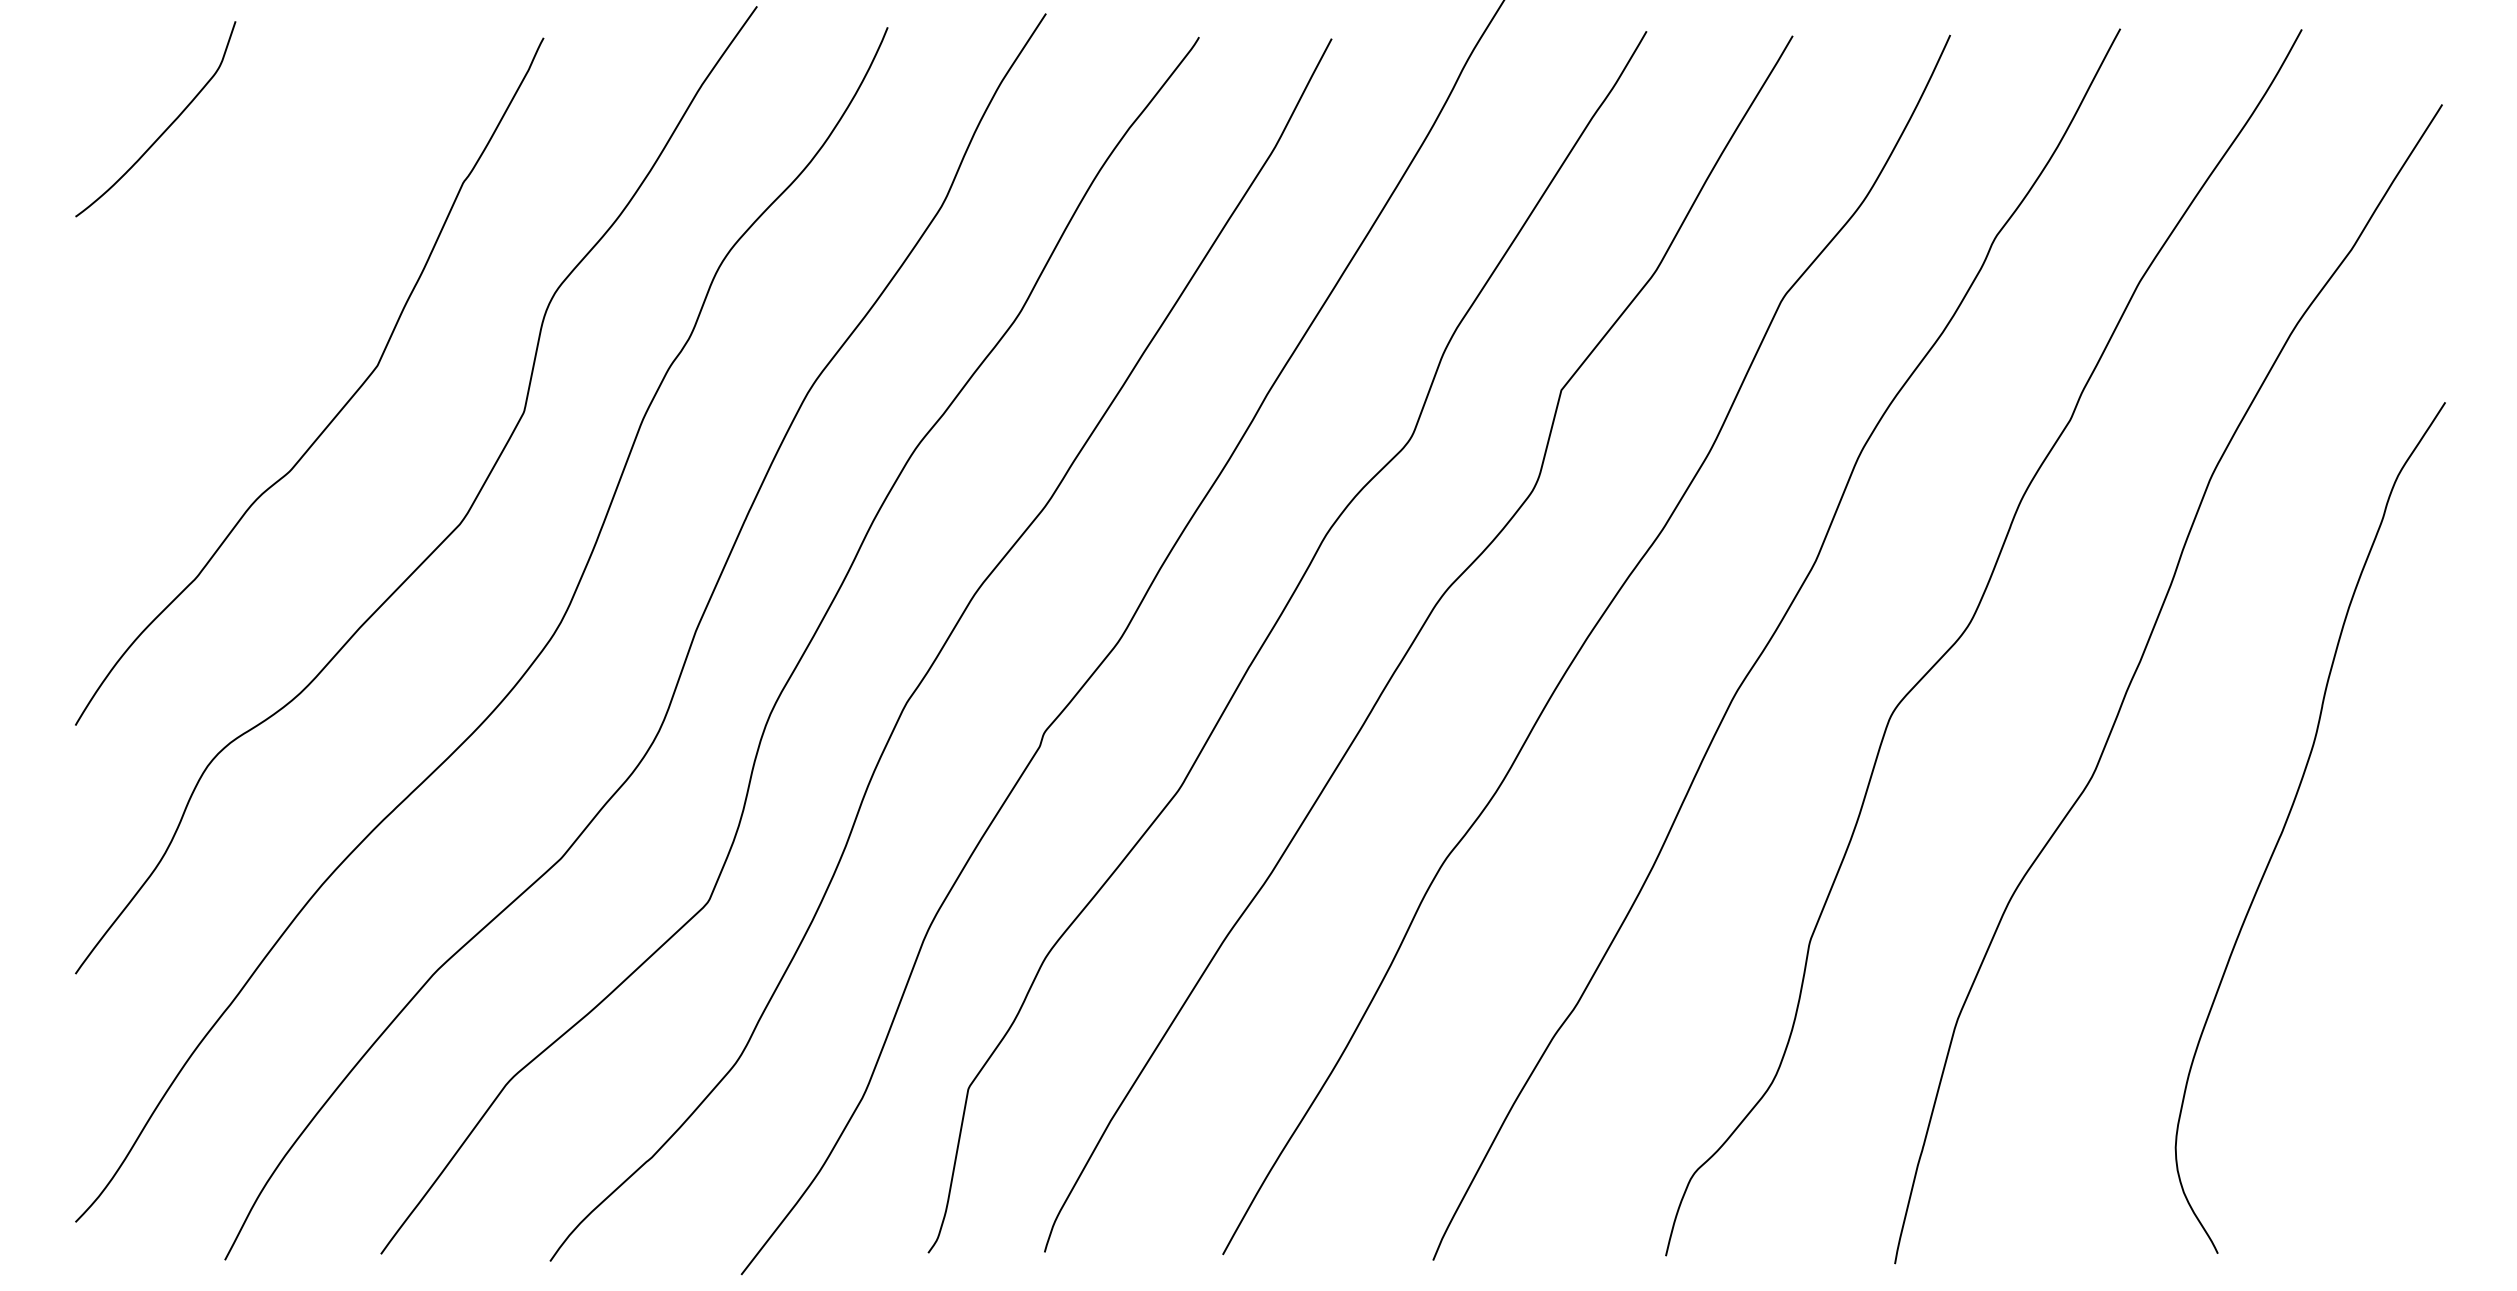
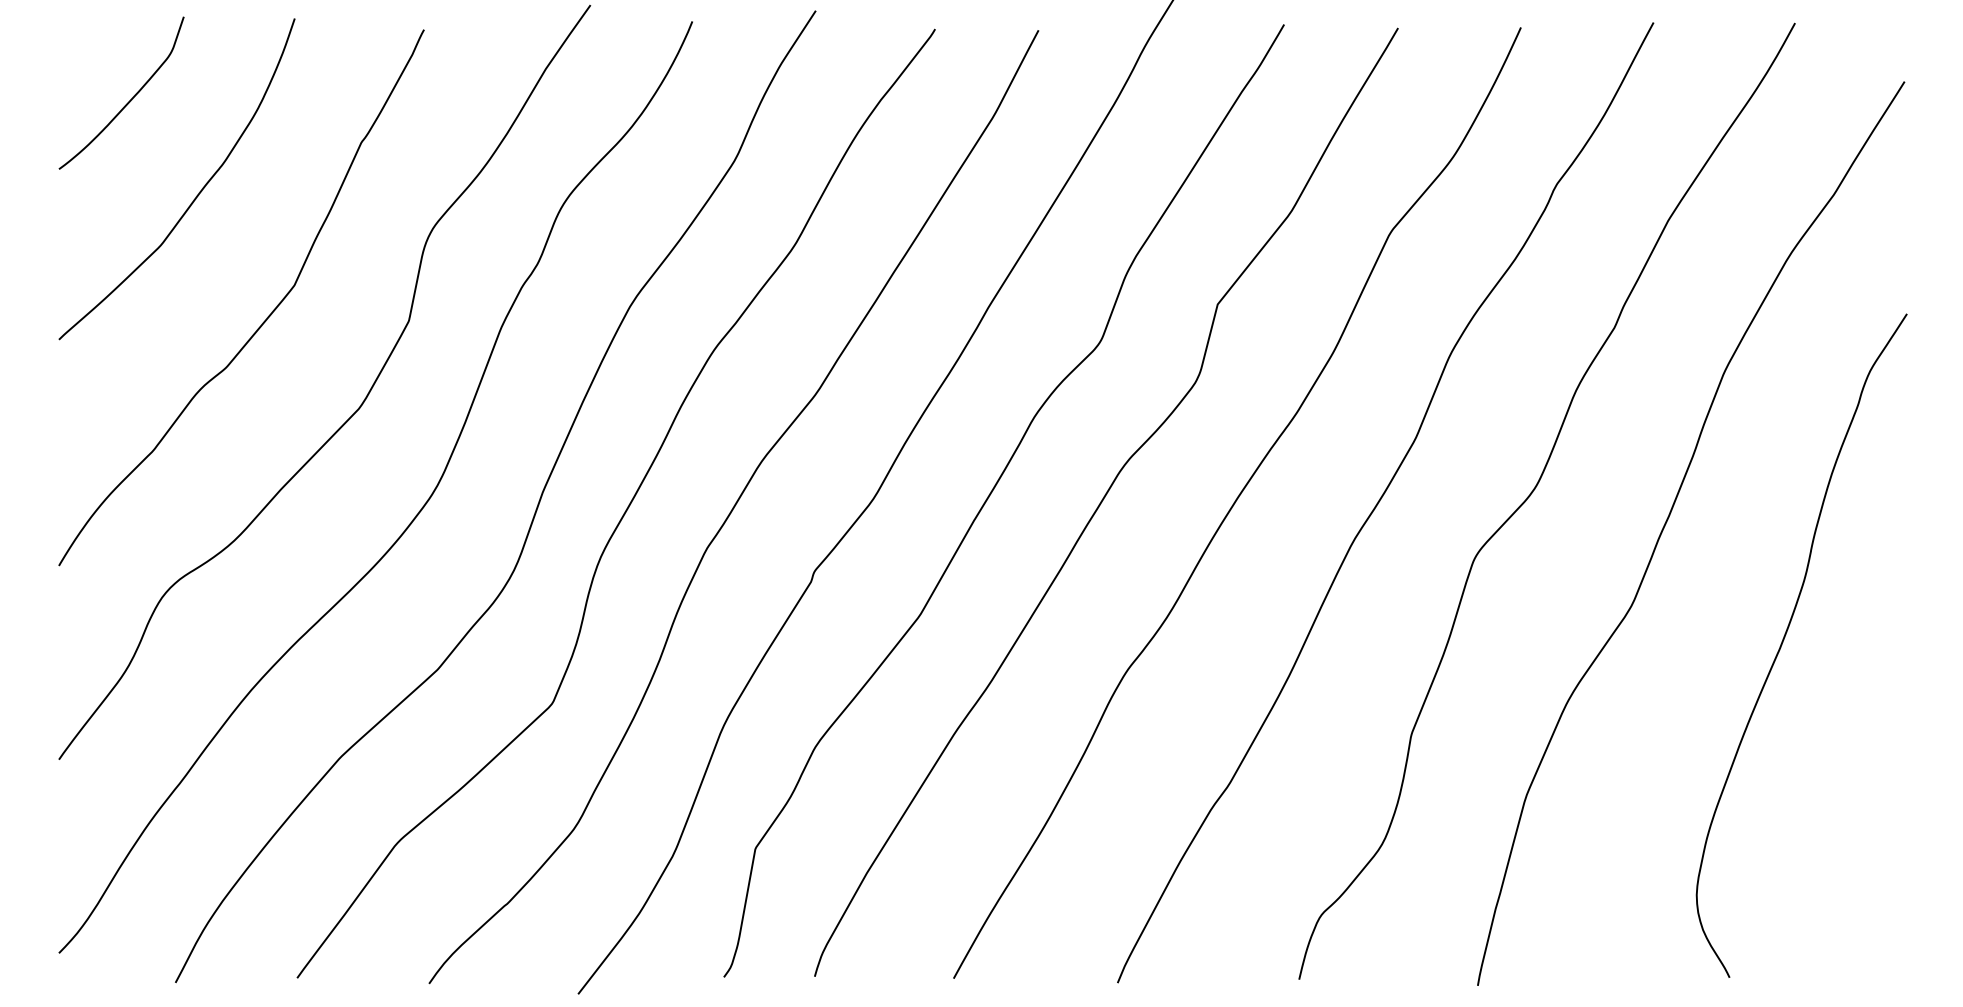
curve: (253, 248) -> (197, 193), added

